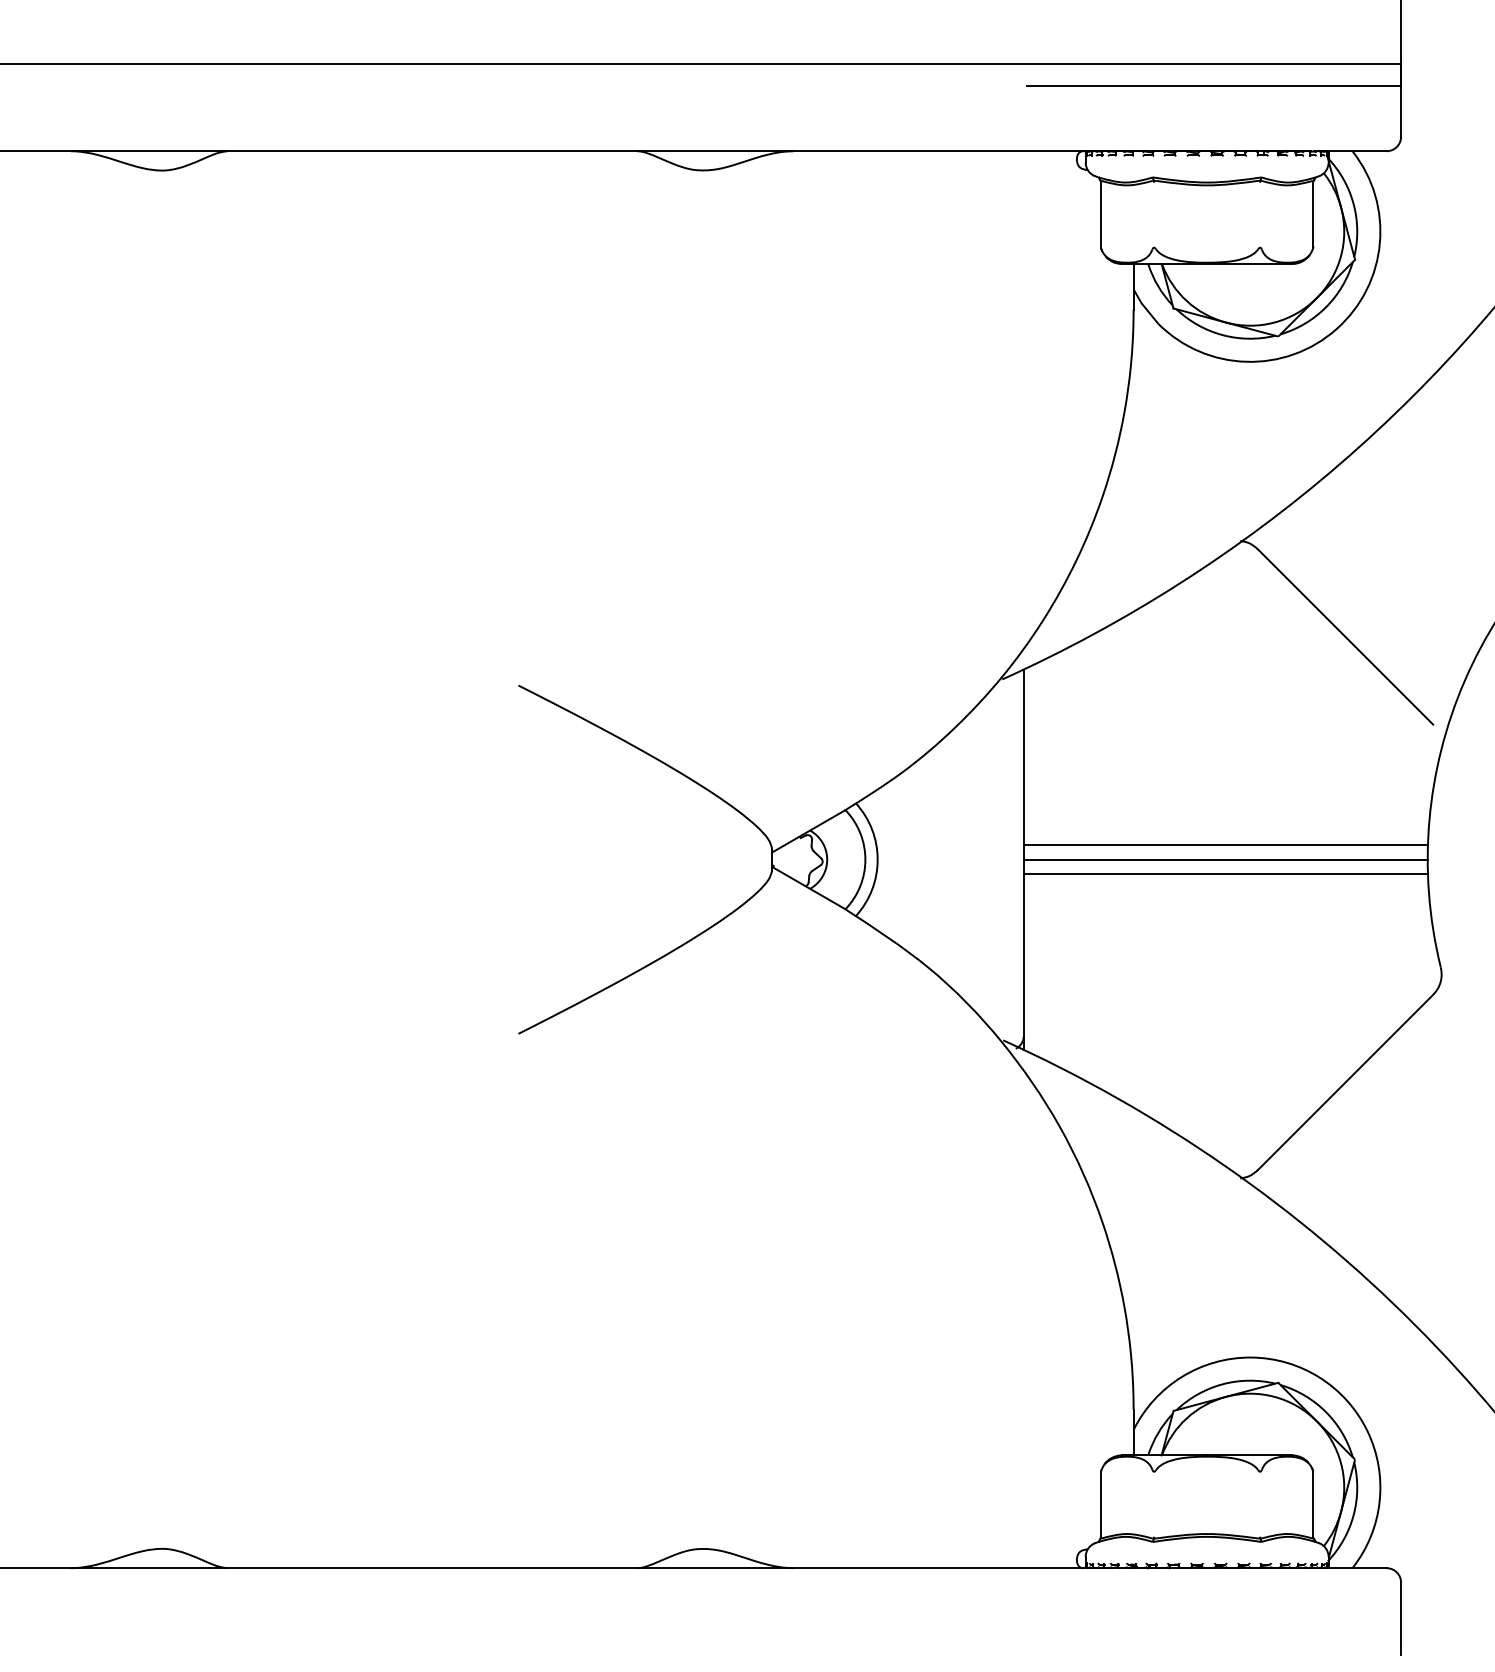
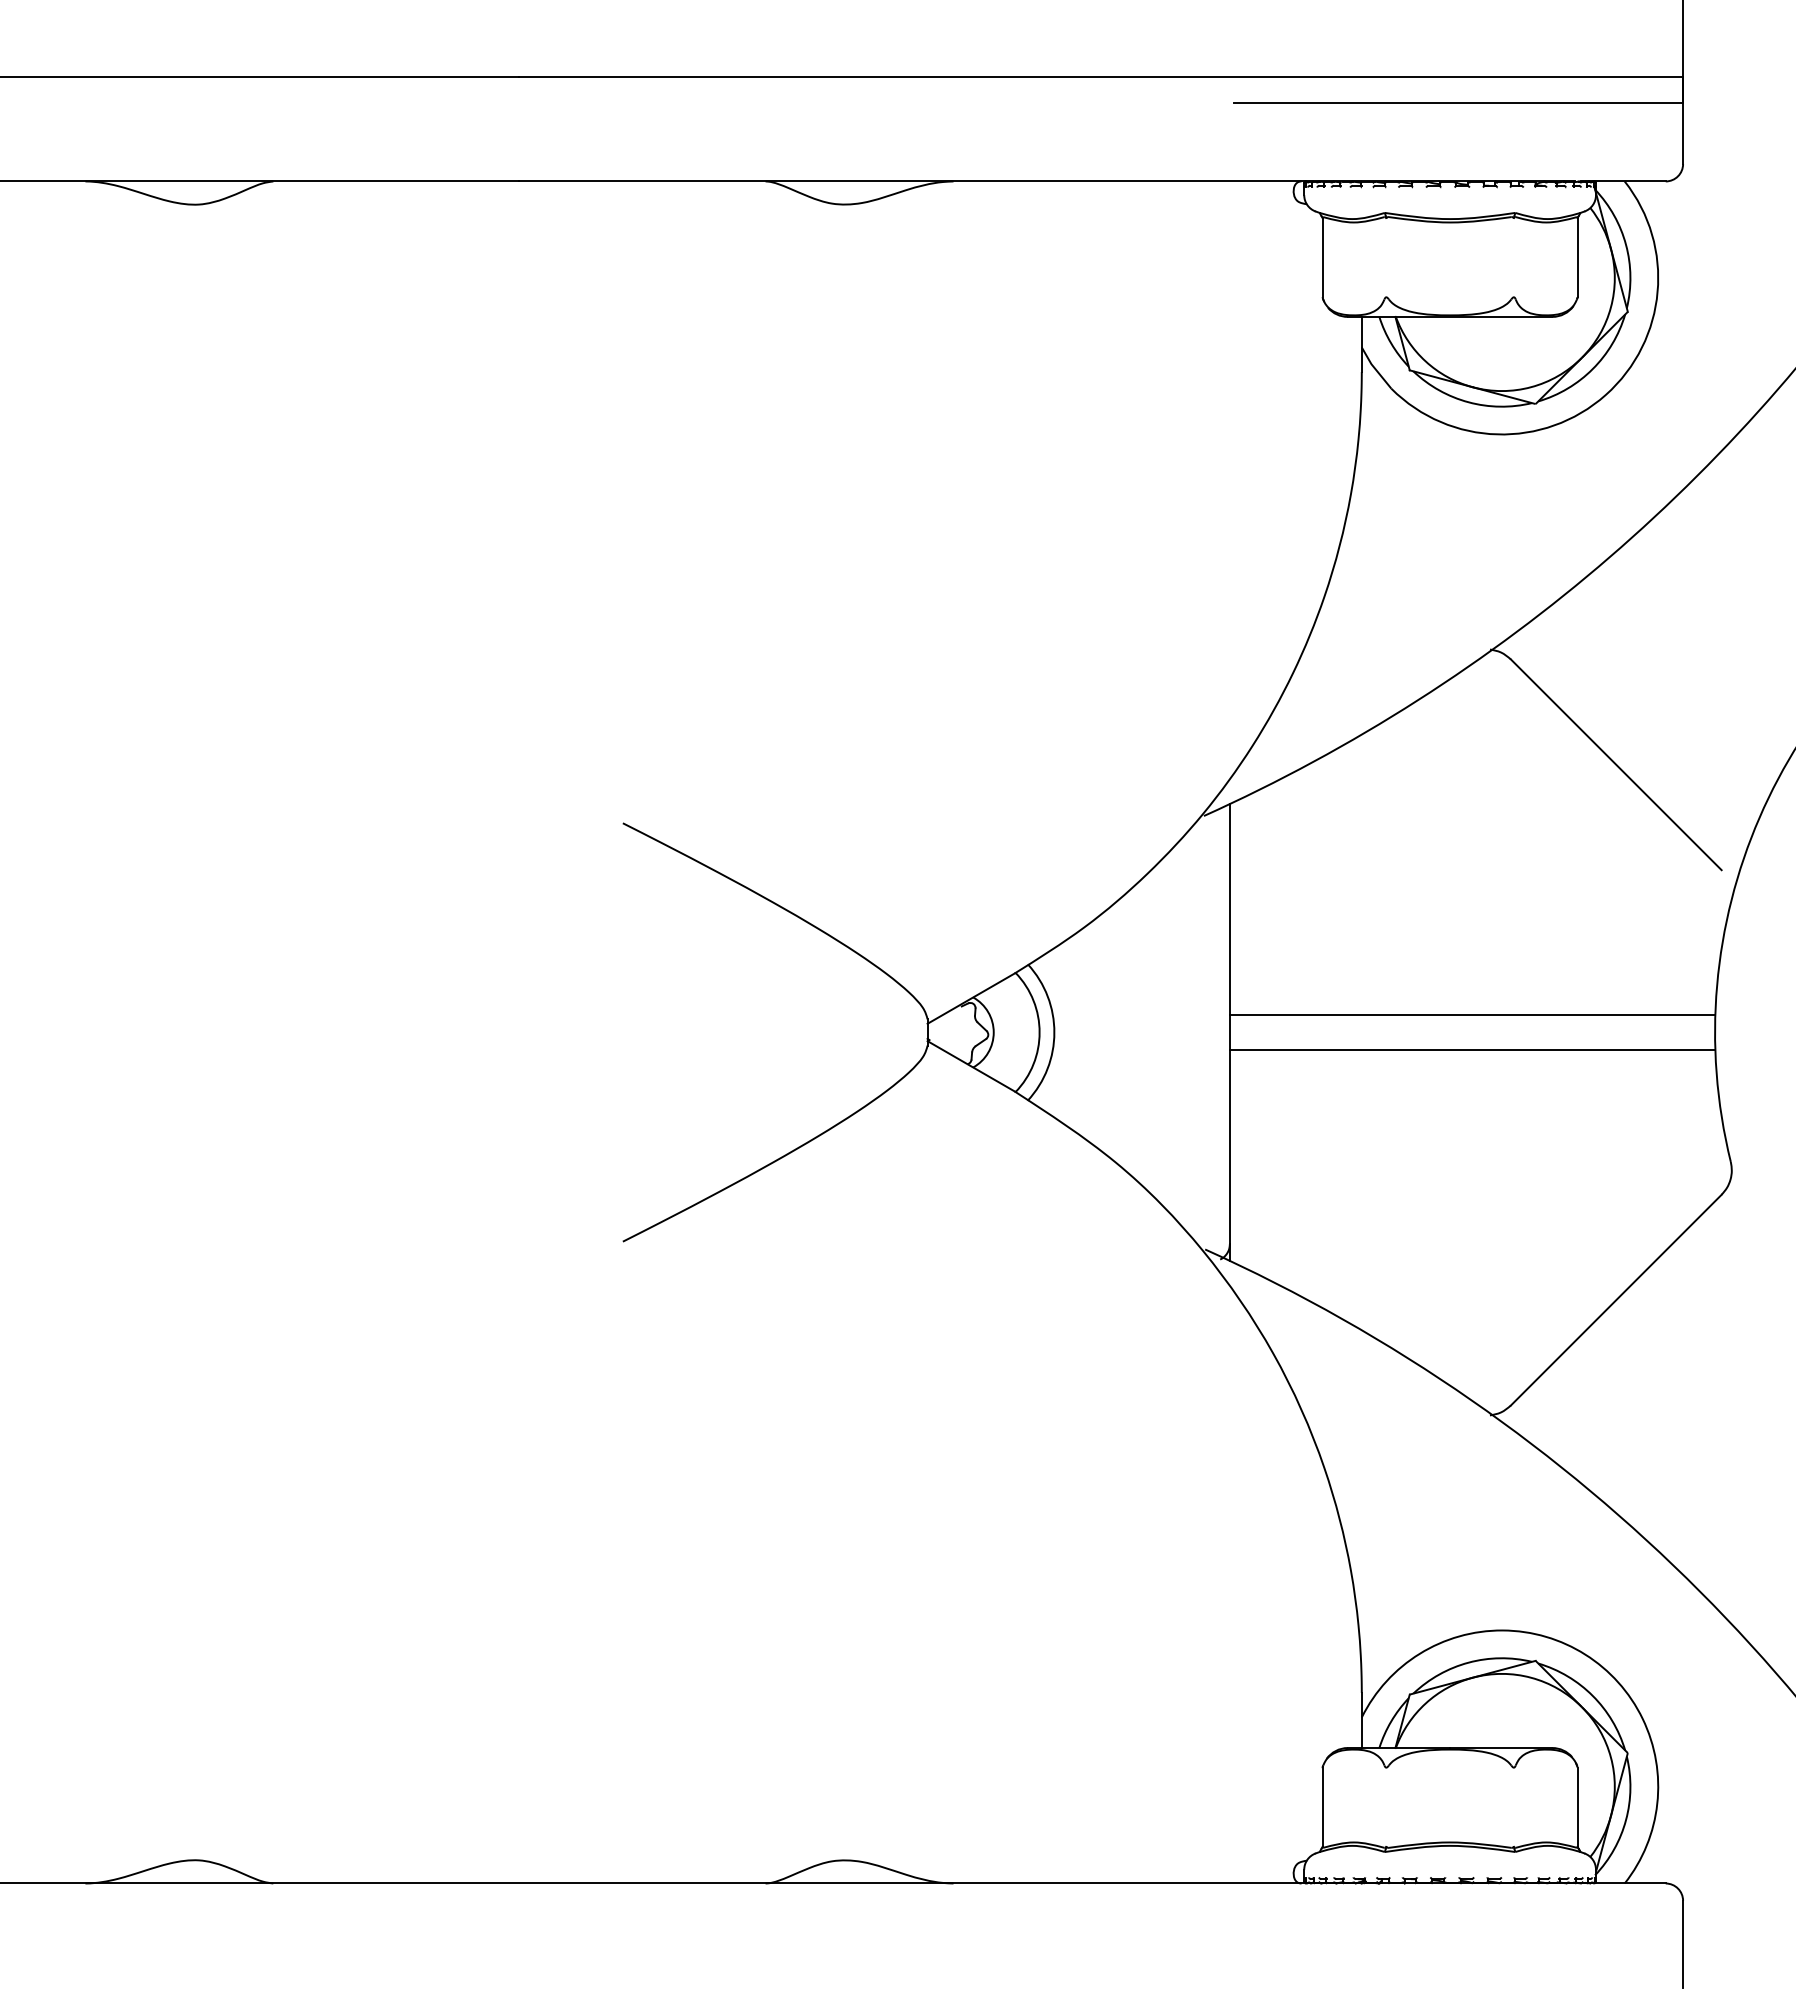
line: (1225, 859) -> (1472, 1032), removed

